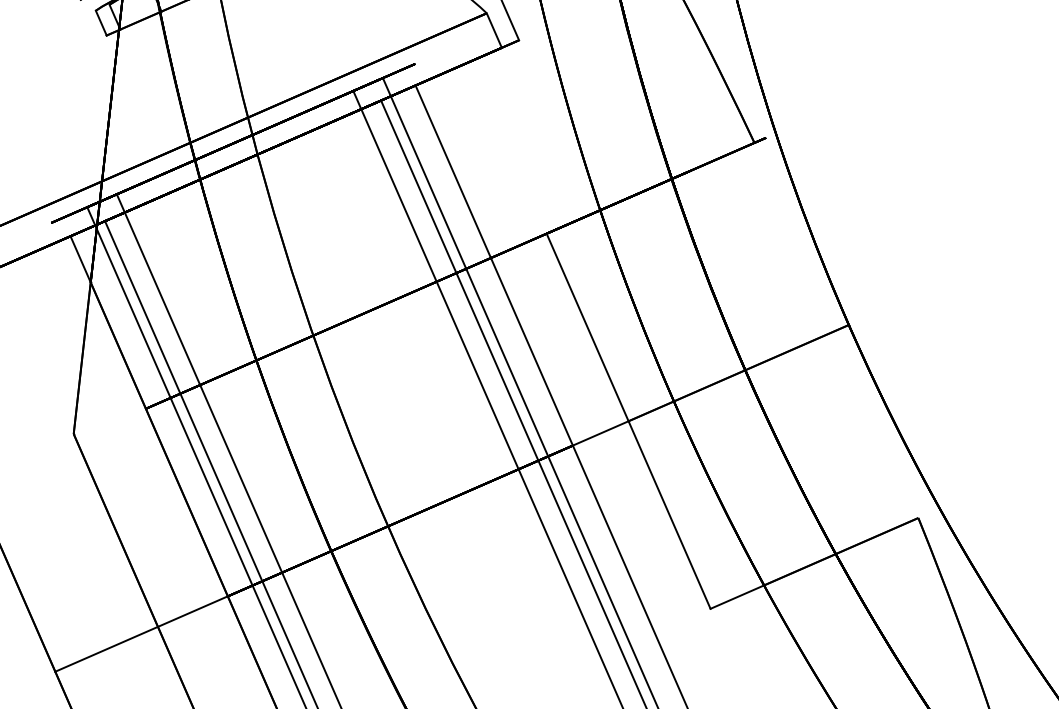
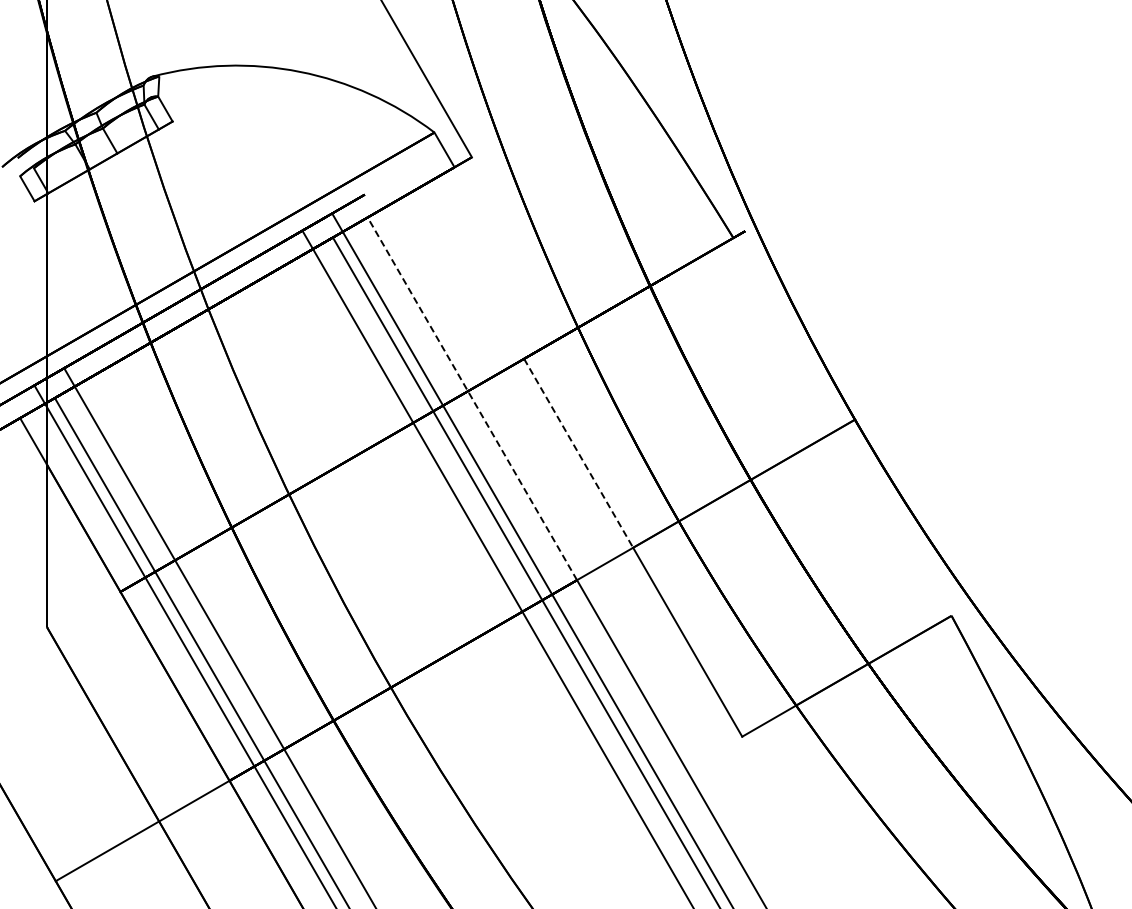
line: (494, 265) -> (472, 398), solid -> dashed
line: (587, 327) -> (578, 453), solid -> dashed

